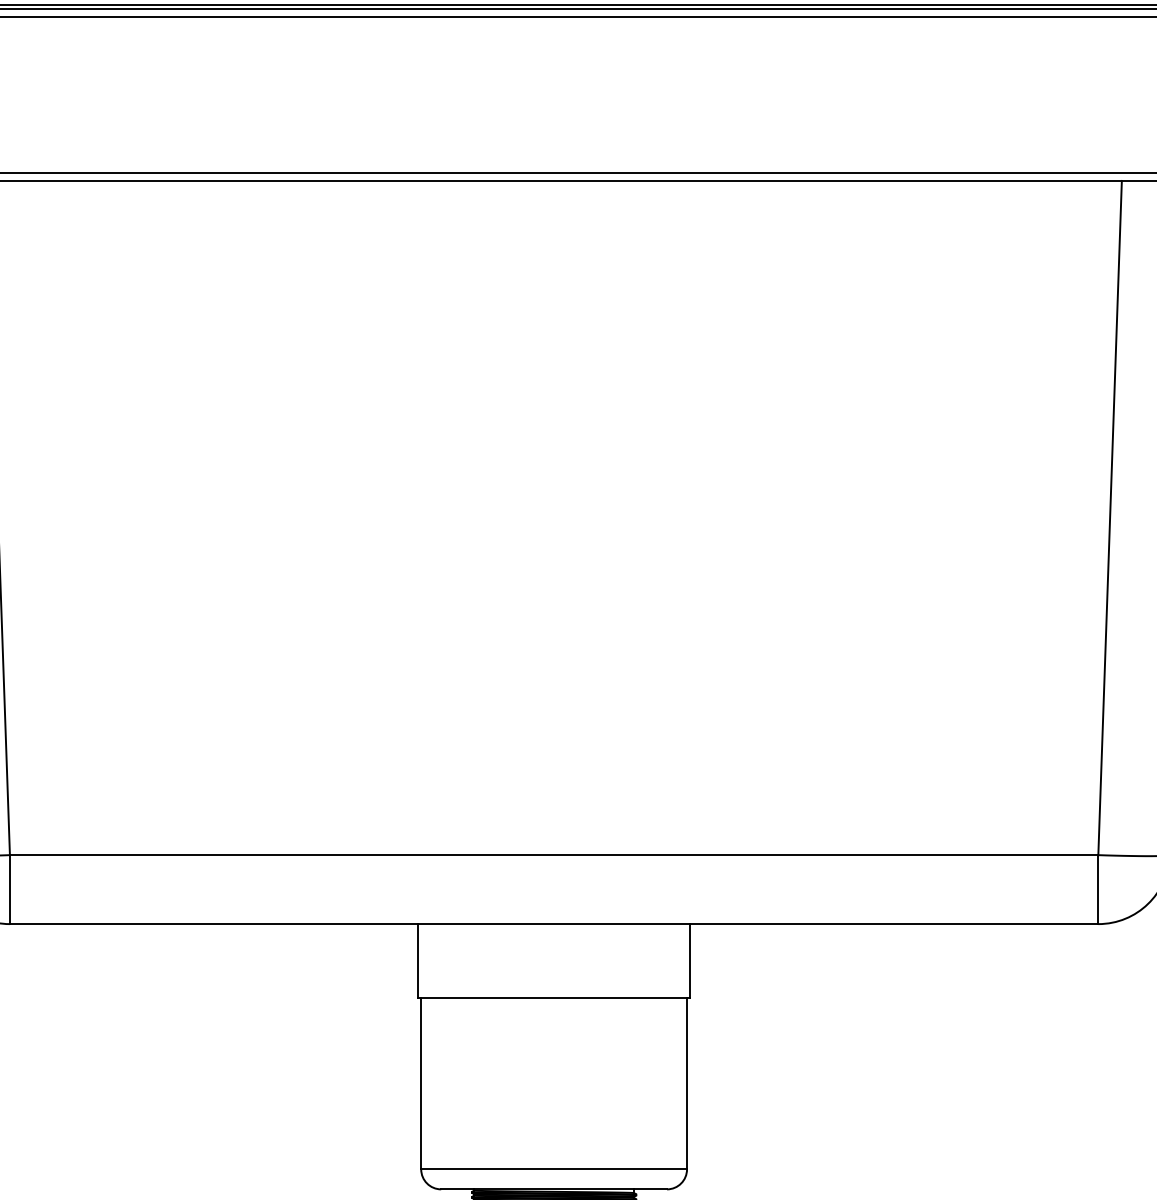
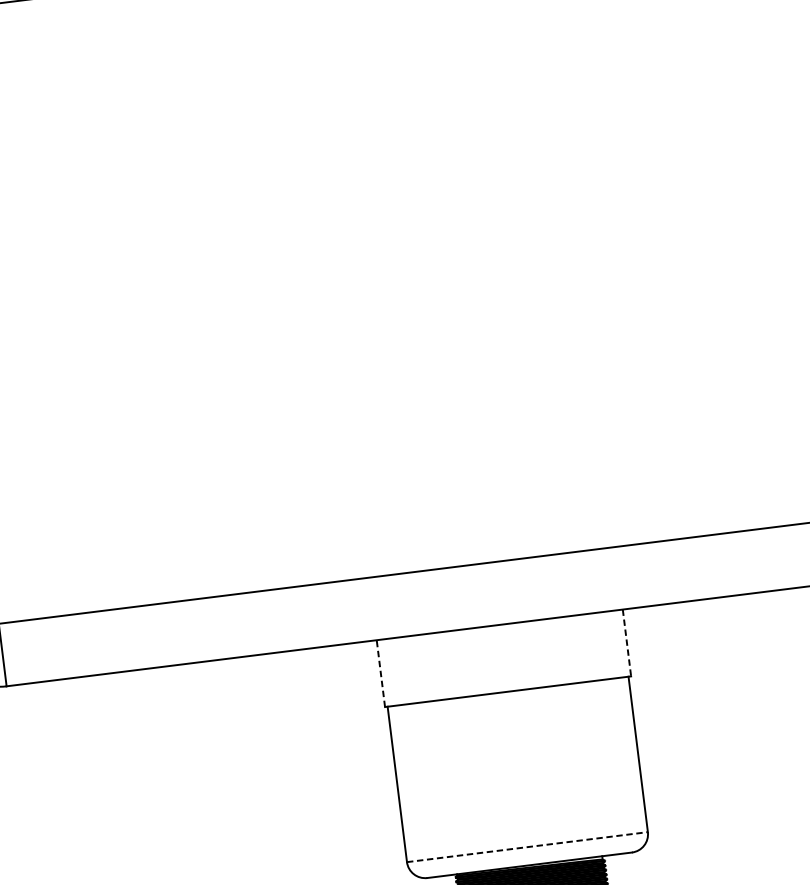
line: (418, 960) -> (380, 673), solid -> dashed
line: (689, 960) -> (626, 642), solid -> dashed
line: (554, 1169) -> (527, 847), solid -> dashed

